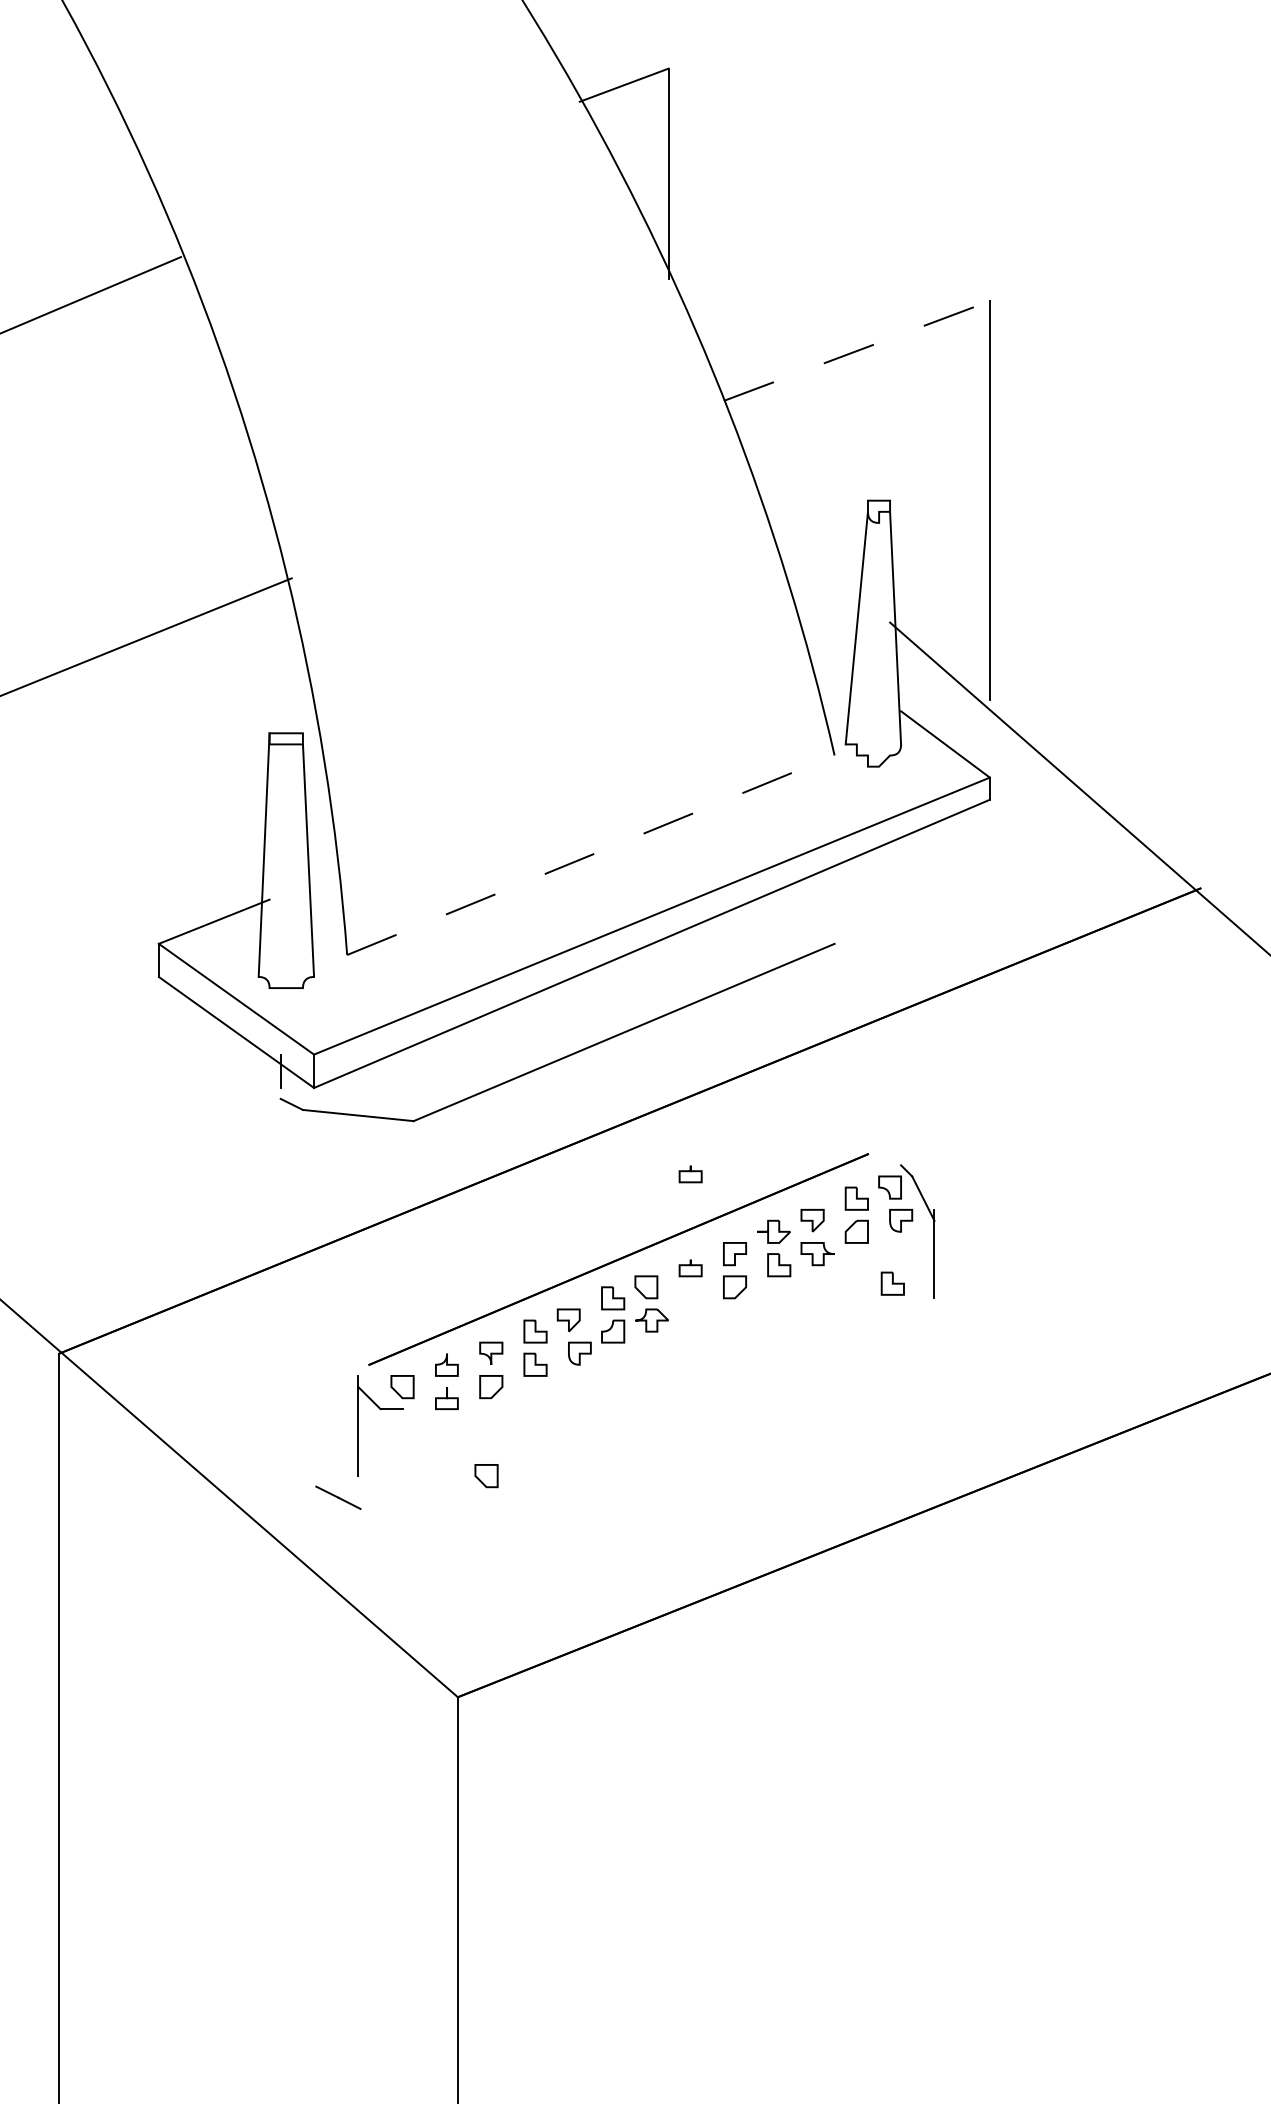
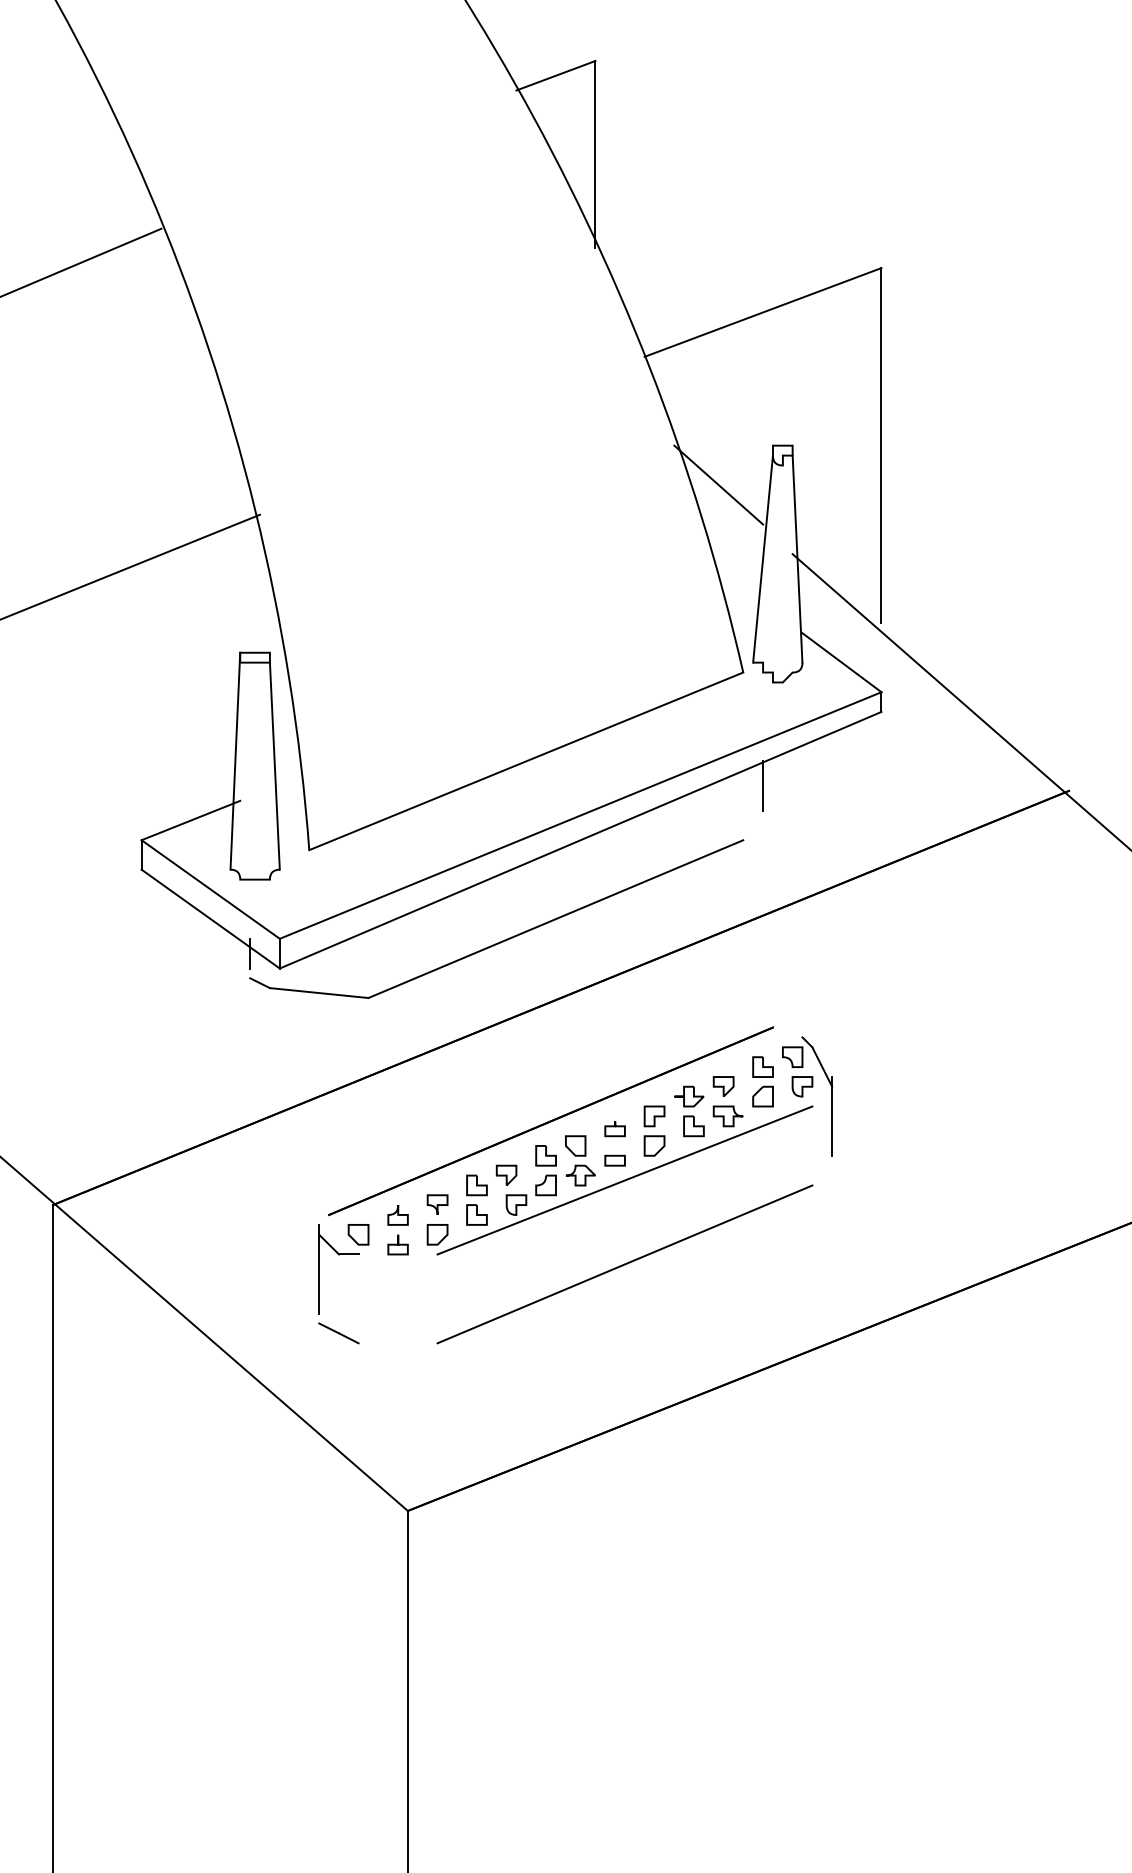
line: (857, 350) -> (763, 311), dashed -> solid
line: (806, 544) -> (718, 484), added
line: (591, 855) -> (526, 761), dashed -> solid
line: (856, 882) -> (762, 785), added
part: (690, 1174) -> (614, 1045), removed
part: (892, 1283) -> (794, 1142), removed
part: (690, 1303) -> (614, 1160), added
line: (701, 1325) -> (624, 1179), added
line: (701, 1419) -> (624, 1263), added
part: (486, 1476) -> (433, 1314), removed
line: (338, 1497) -> (338, 1333), moved

